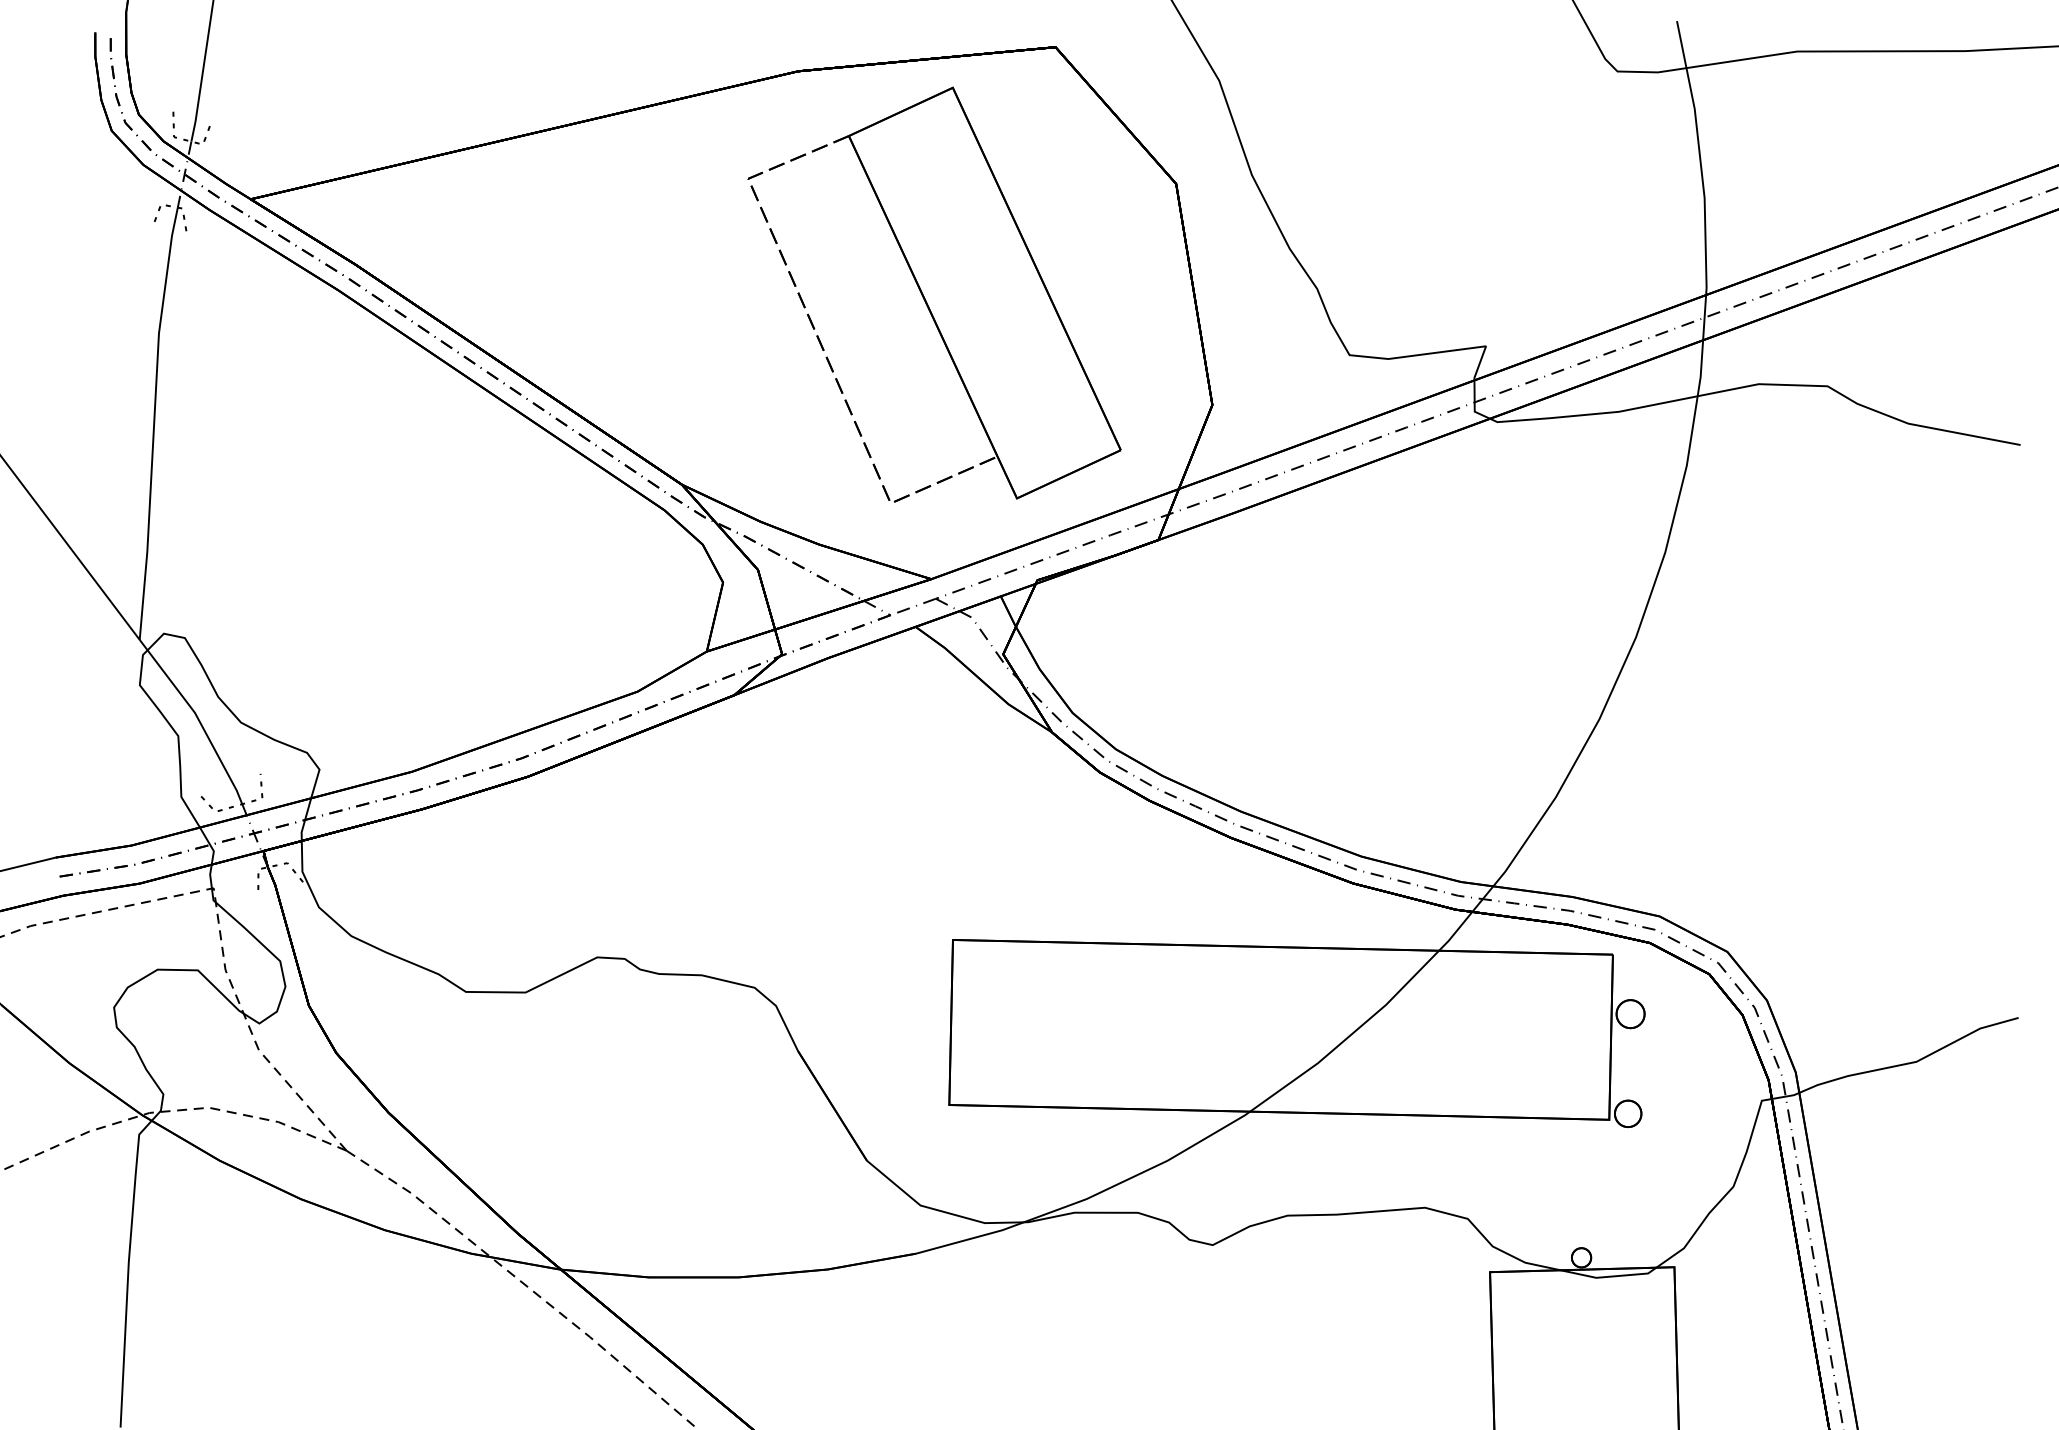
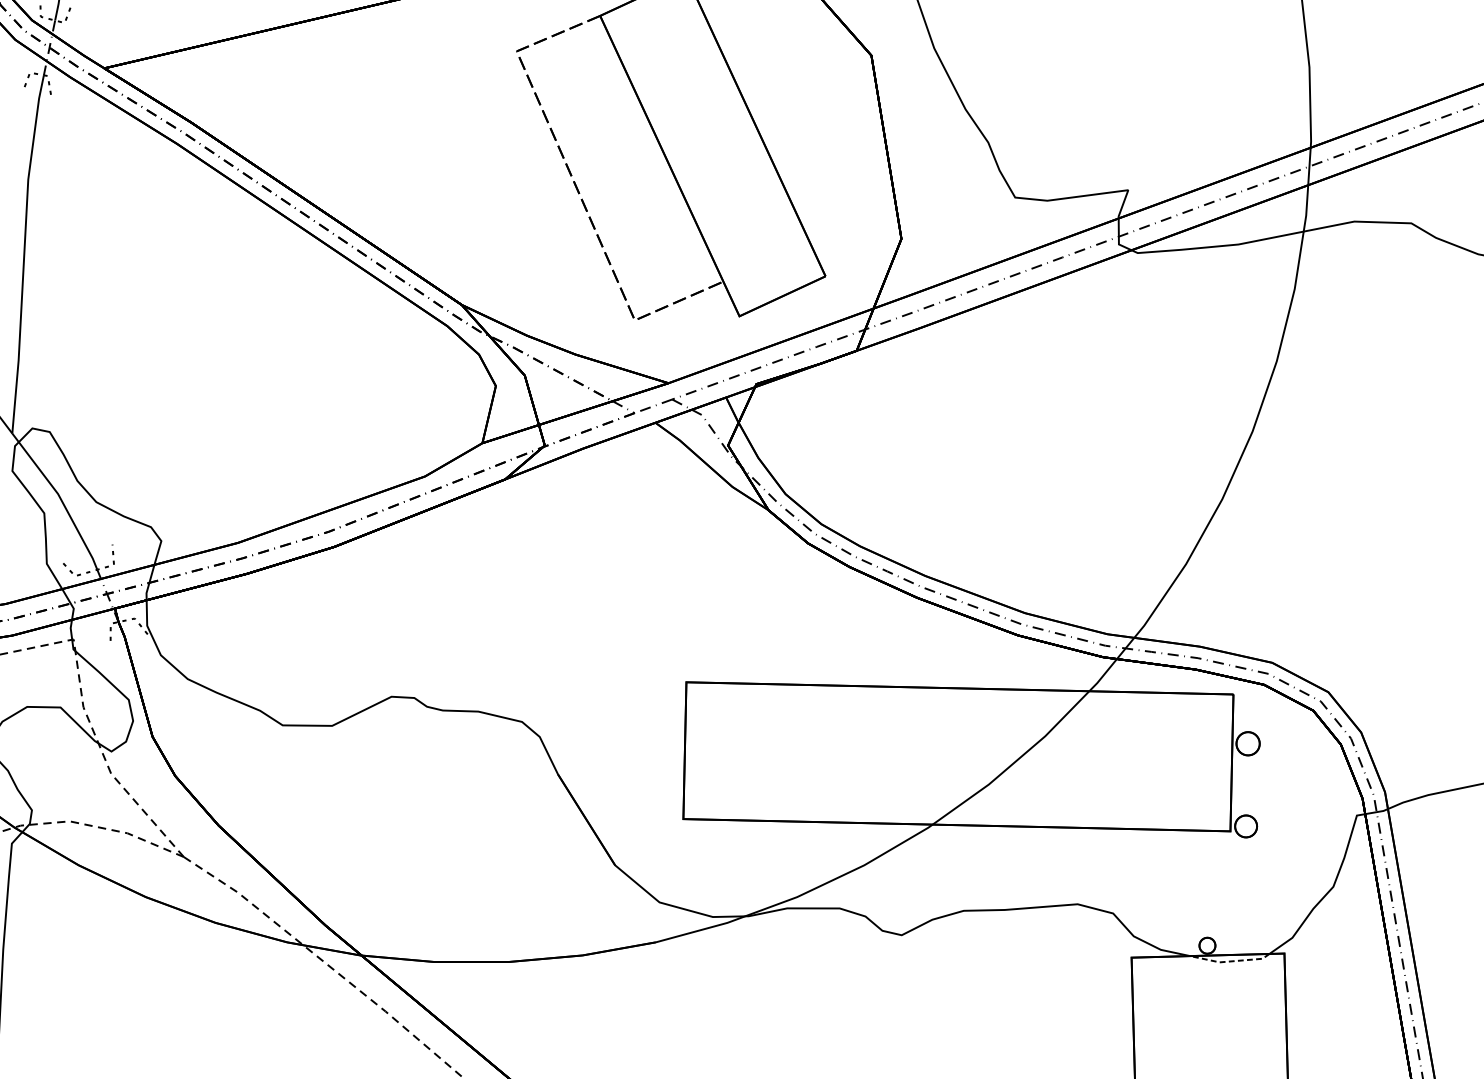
line: (1609, 1276) -> (1230, 961), solid -> dashed

